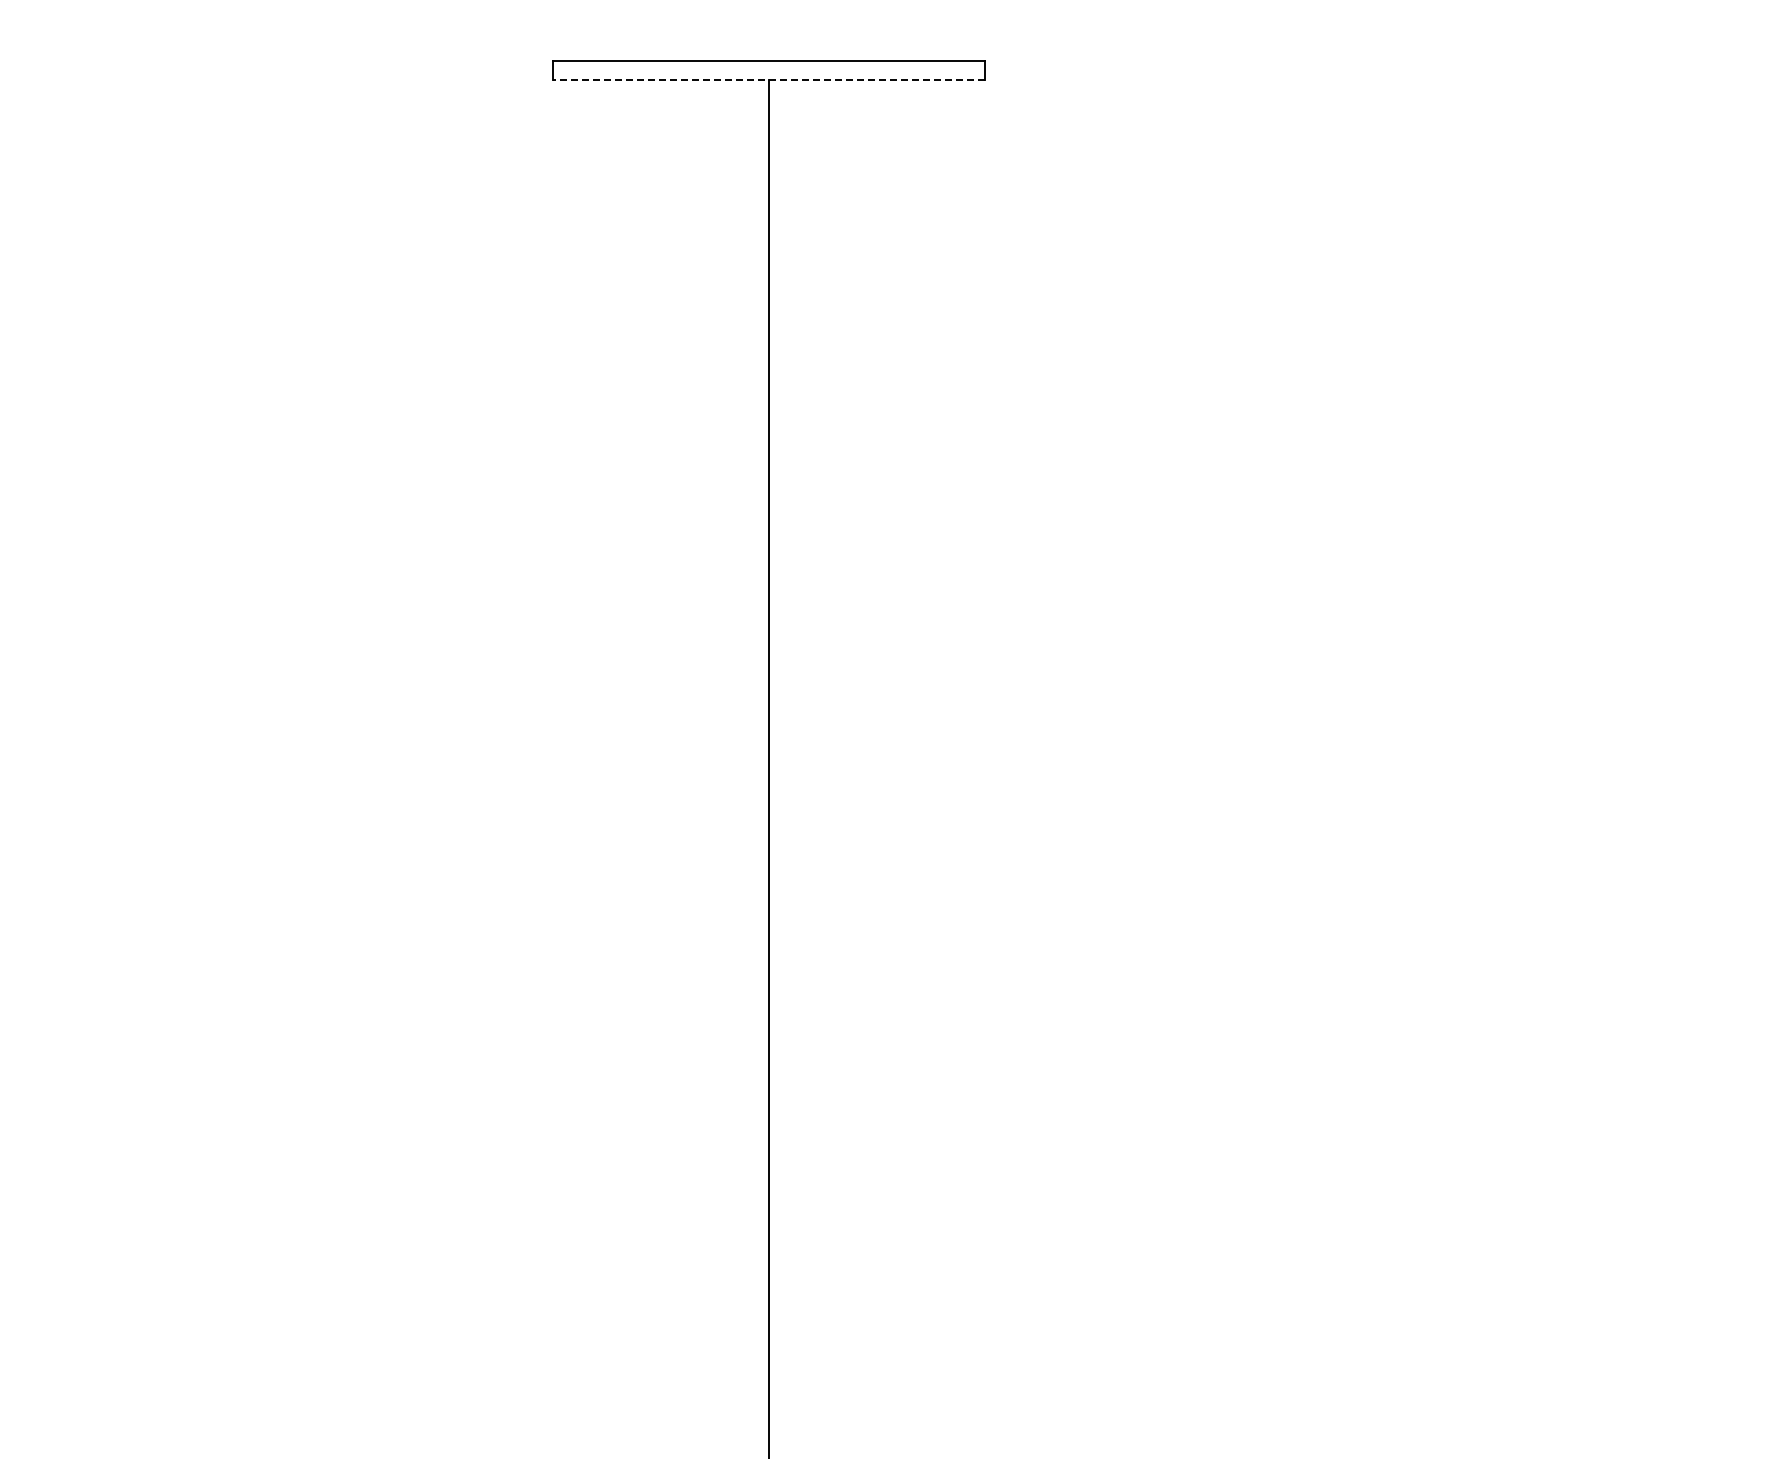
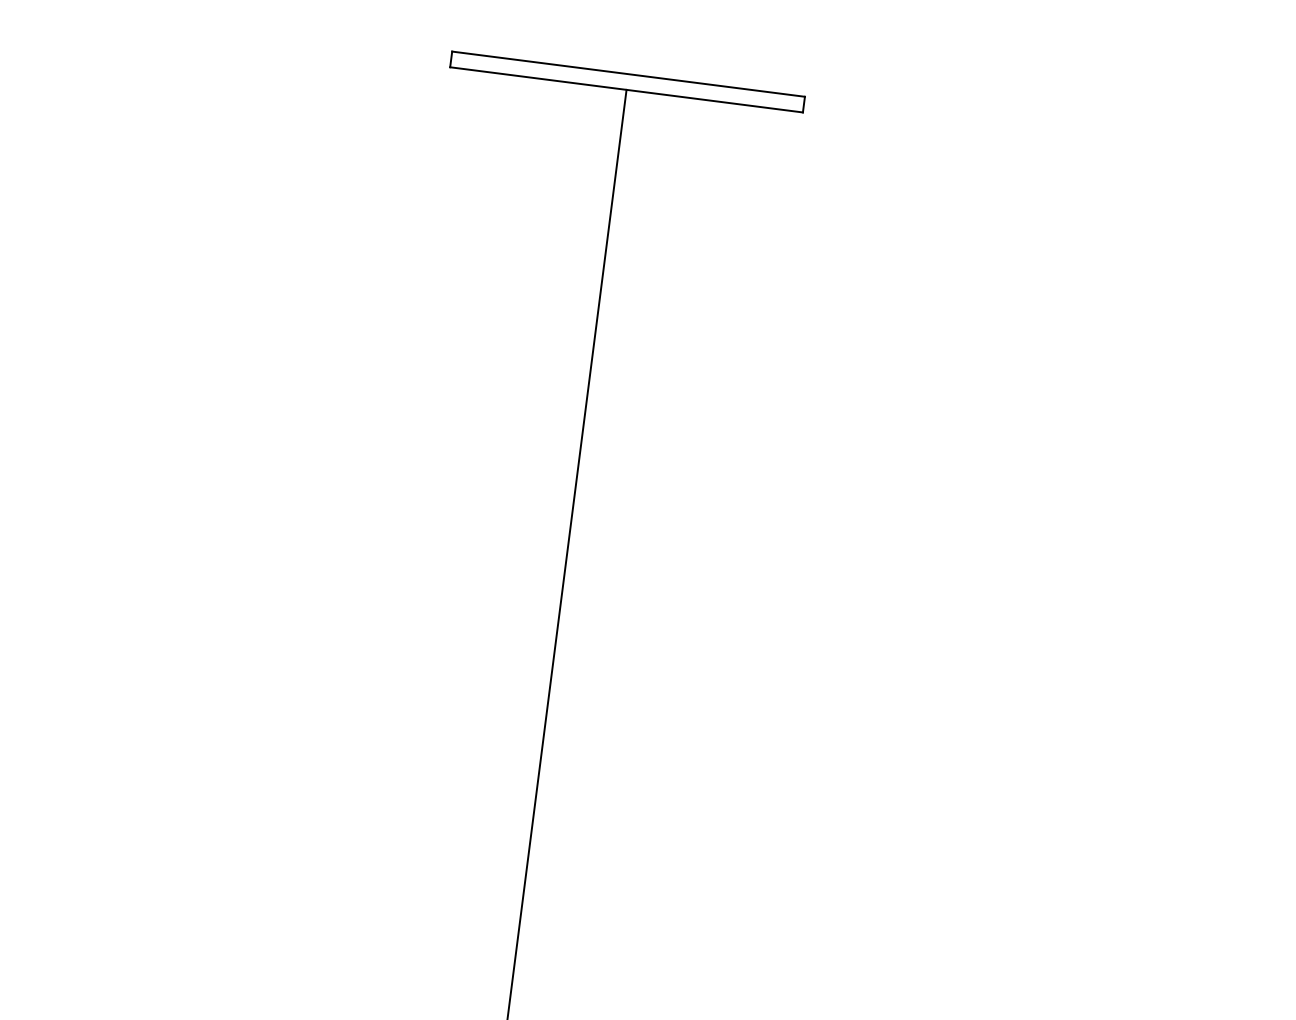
line: (768, 79) -> (626, 89), dashed -> solid

